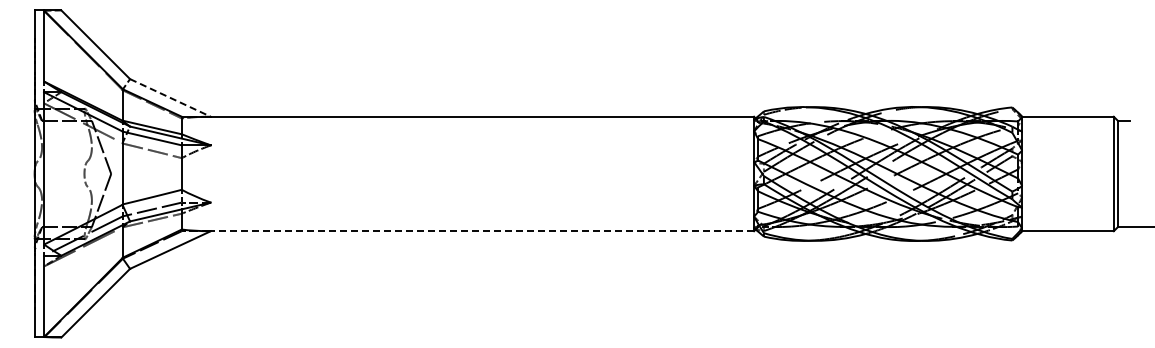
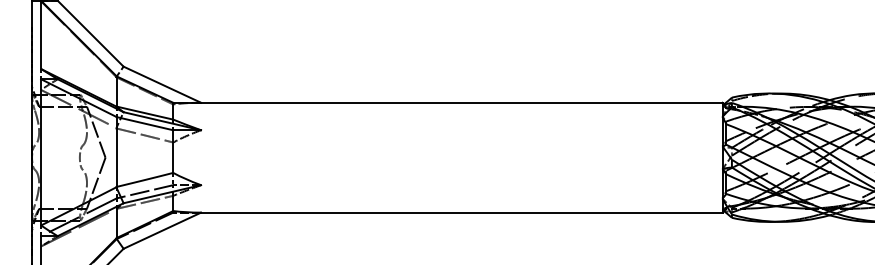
line: (170, 97) -> (162, 84), dashed -> solid
line: (482, 231) -> (461, 212), dashed -> solid

